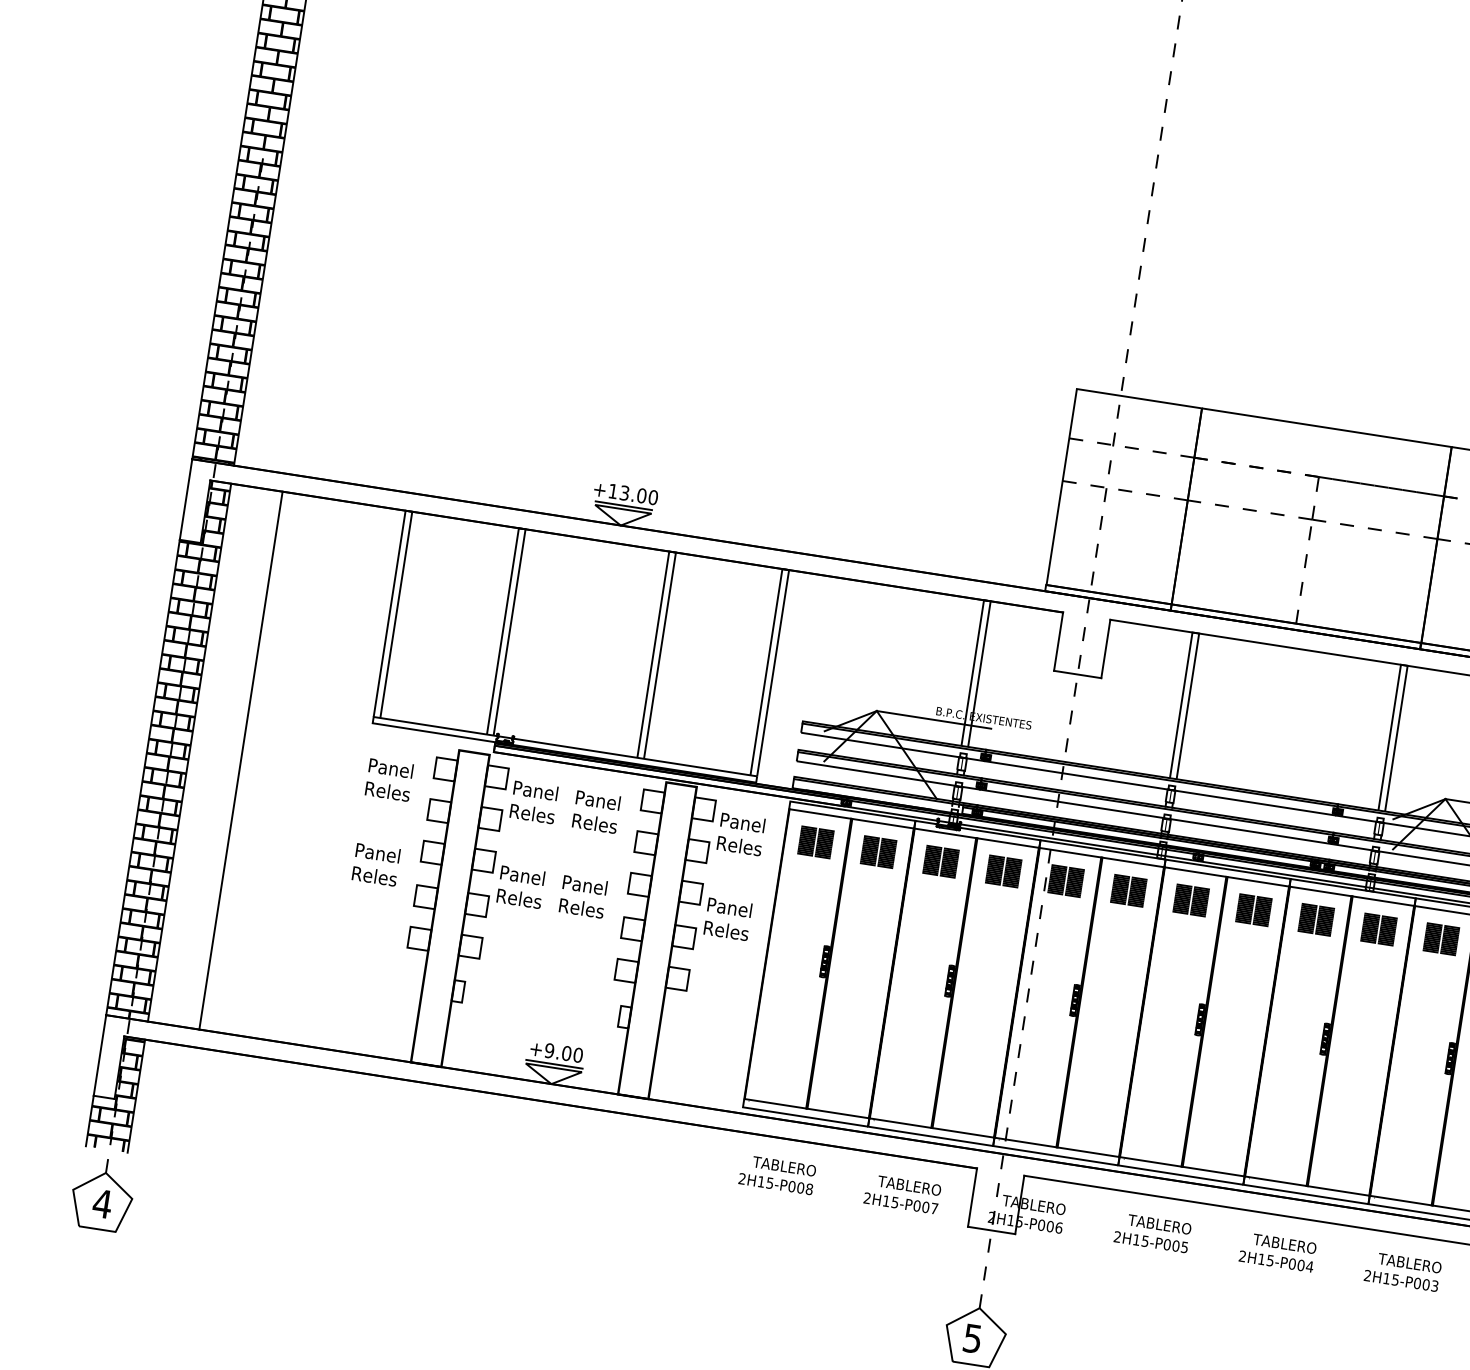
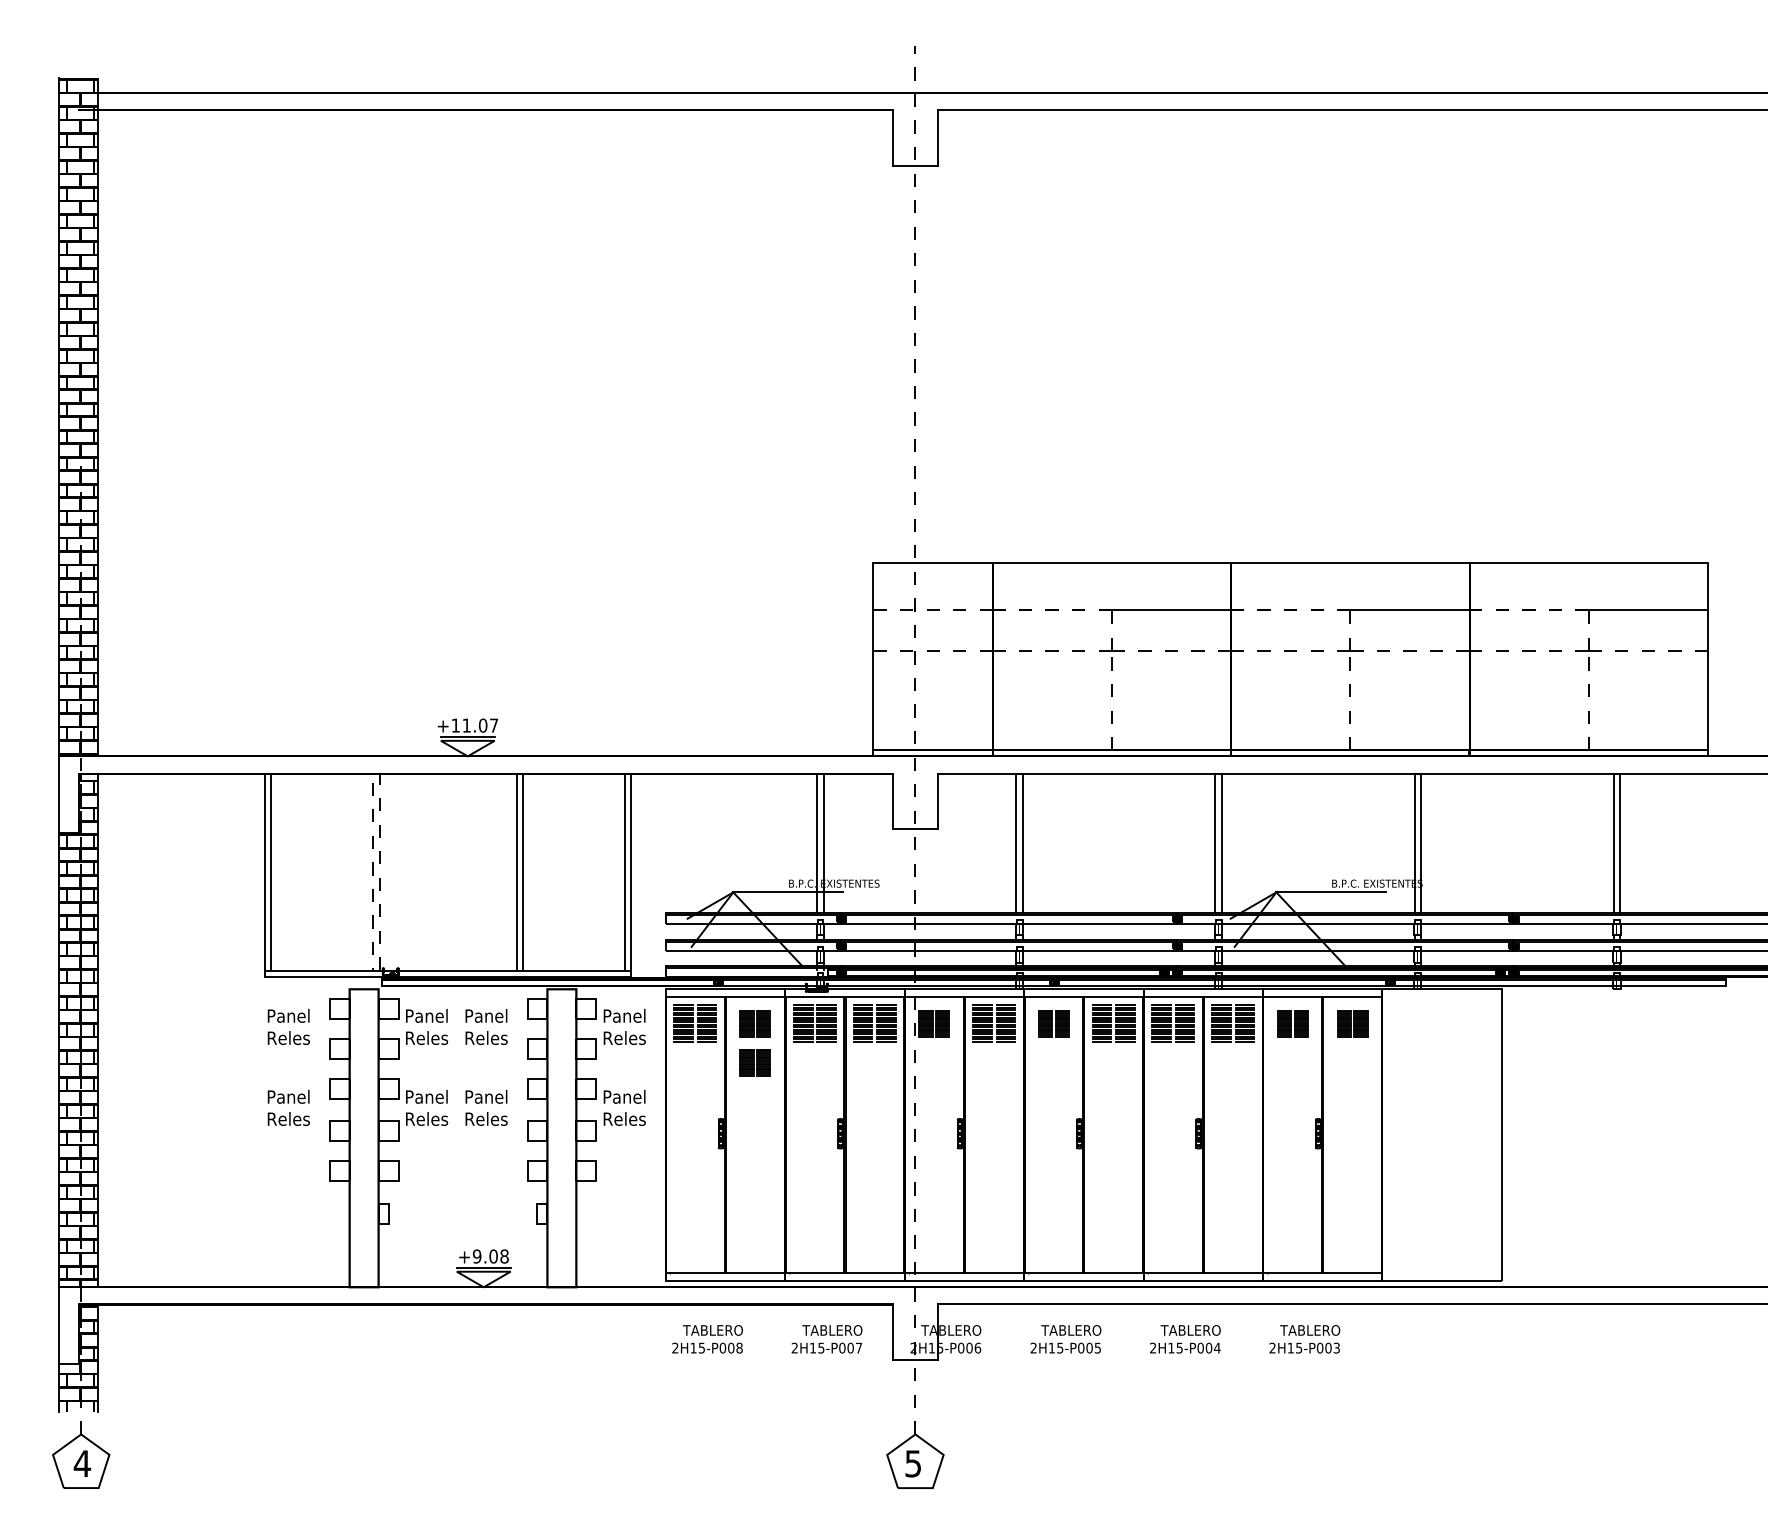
text: (639, 495) -> (480, 725), +13.00 -> +11.07
line: (521, 528) -> (375, 773), solid -> dashed
line: (240, 760) -> (147, 1030), removed
part: (815, 842) -> (695, 1023), size x1.4
part: (940, 861) -> (814, 1023), size x1.4
part: (1003, 871) -> (874, 1023), size x1.4
part: (1128, 890) -> (993, 1023), size x1.4
part: (871, 892) -> (754, 1062), added
part: (1253, 909) -> (1113, 1023), size x1.4
part: (1315, 919) -> (1172, 1023), size x1.4
part: (1378, 929) -> (1232, 1023), size x1.4
text: (578, 1055) -> (504, 1256), +9.00 -> +9.08

